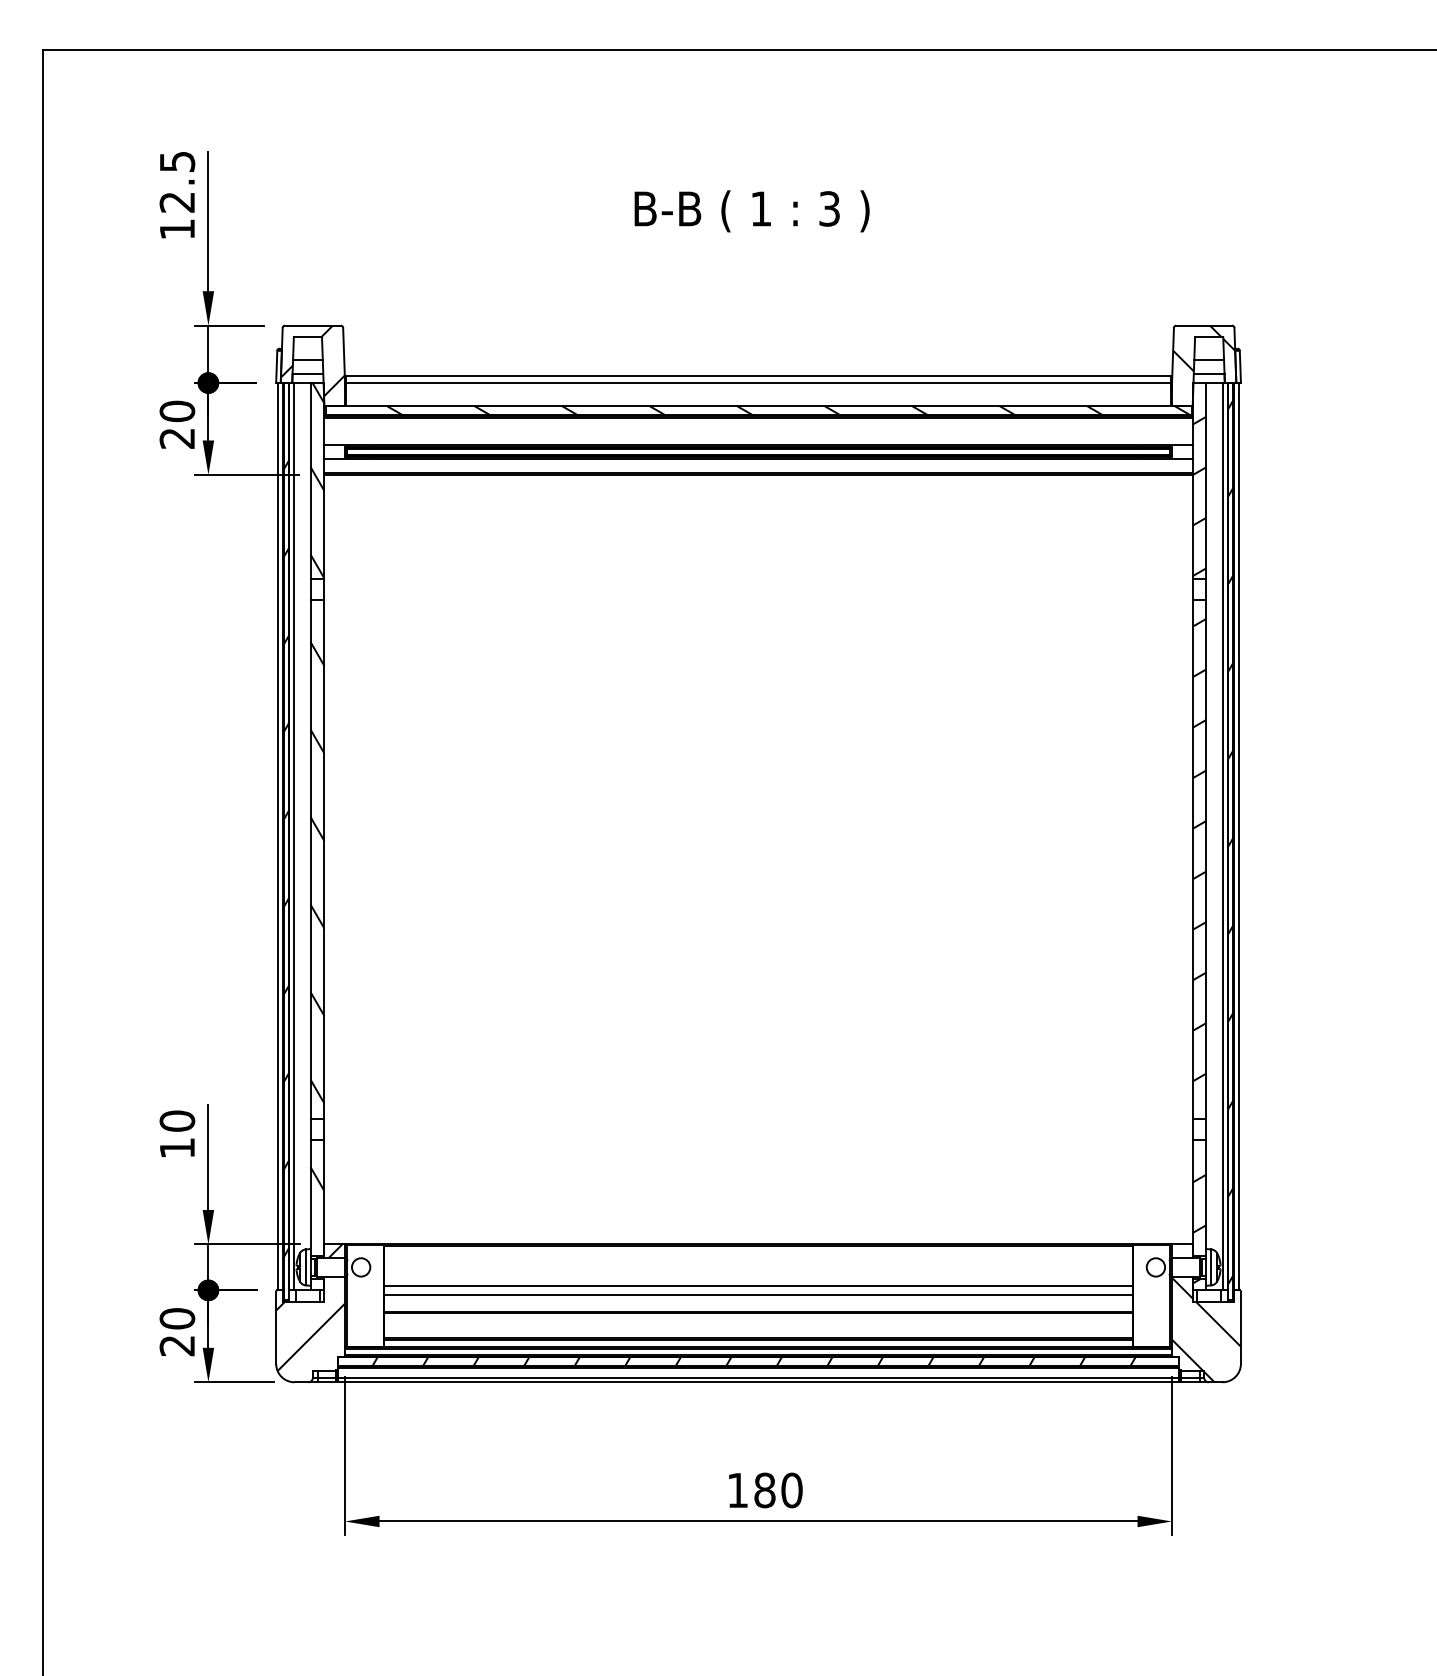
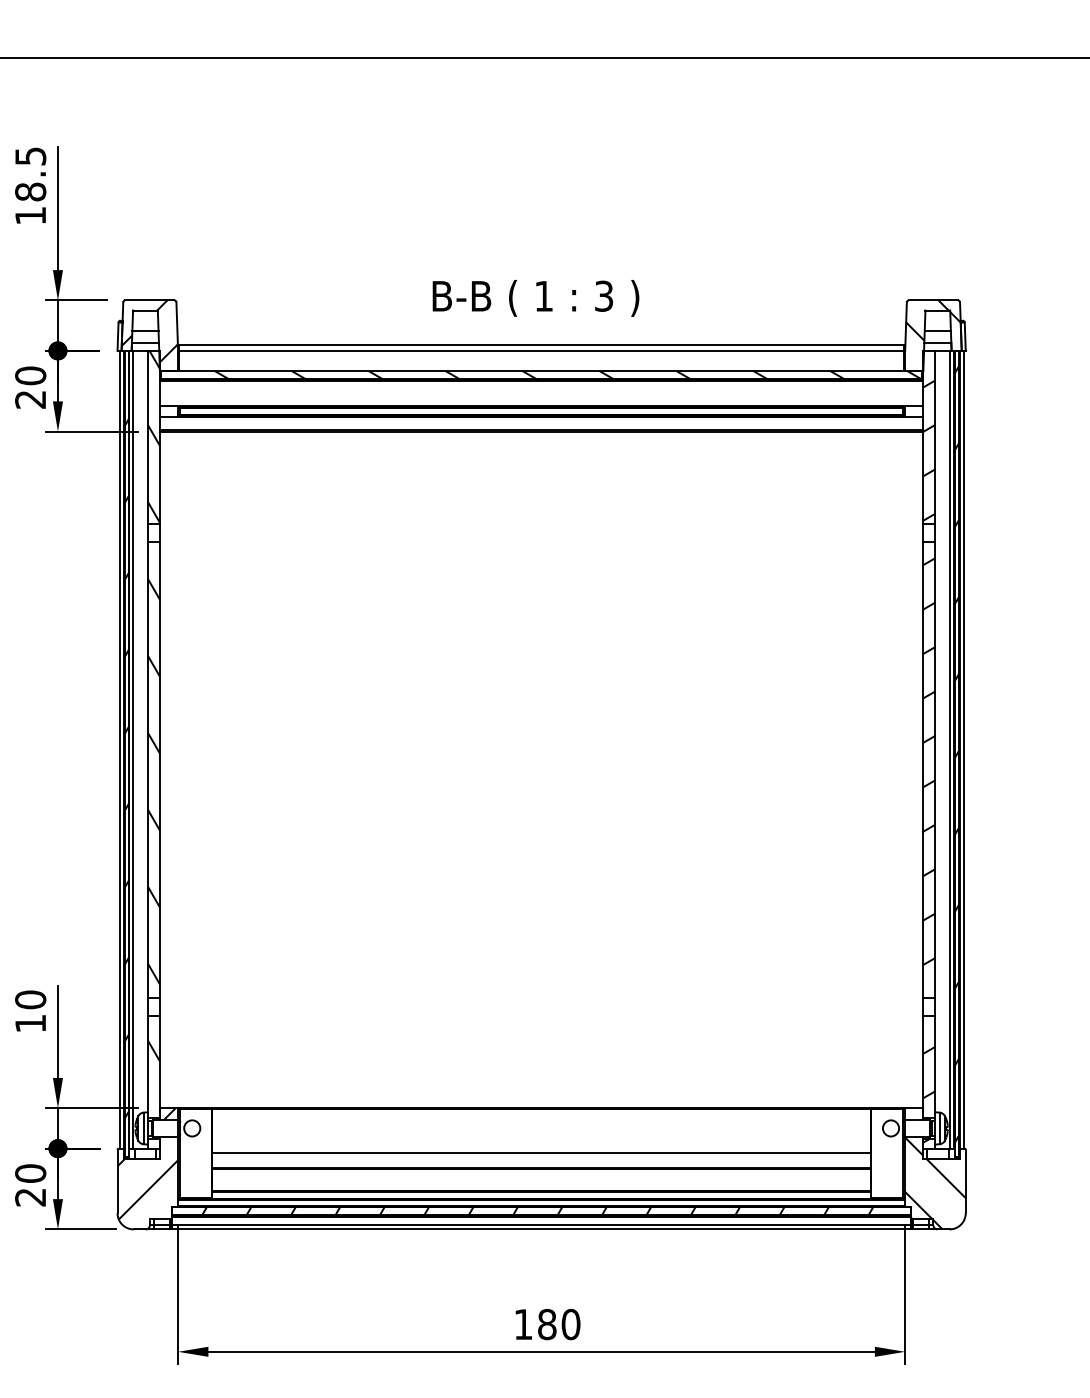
text: (177, 201) -> (30, 191), 12.5 -> 18.5
text: (751, 211) -> (535, 298), moved
line: (758, 1285) -> (541, 1144), removed

